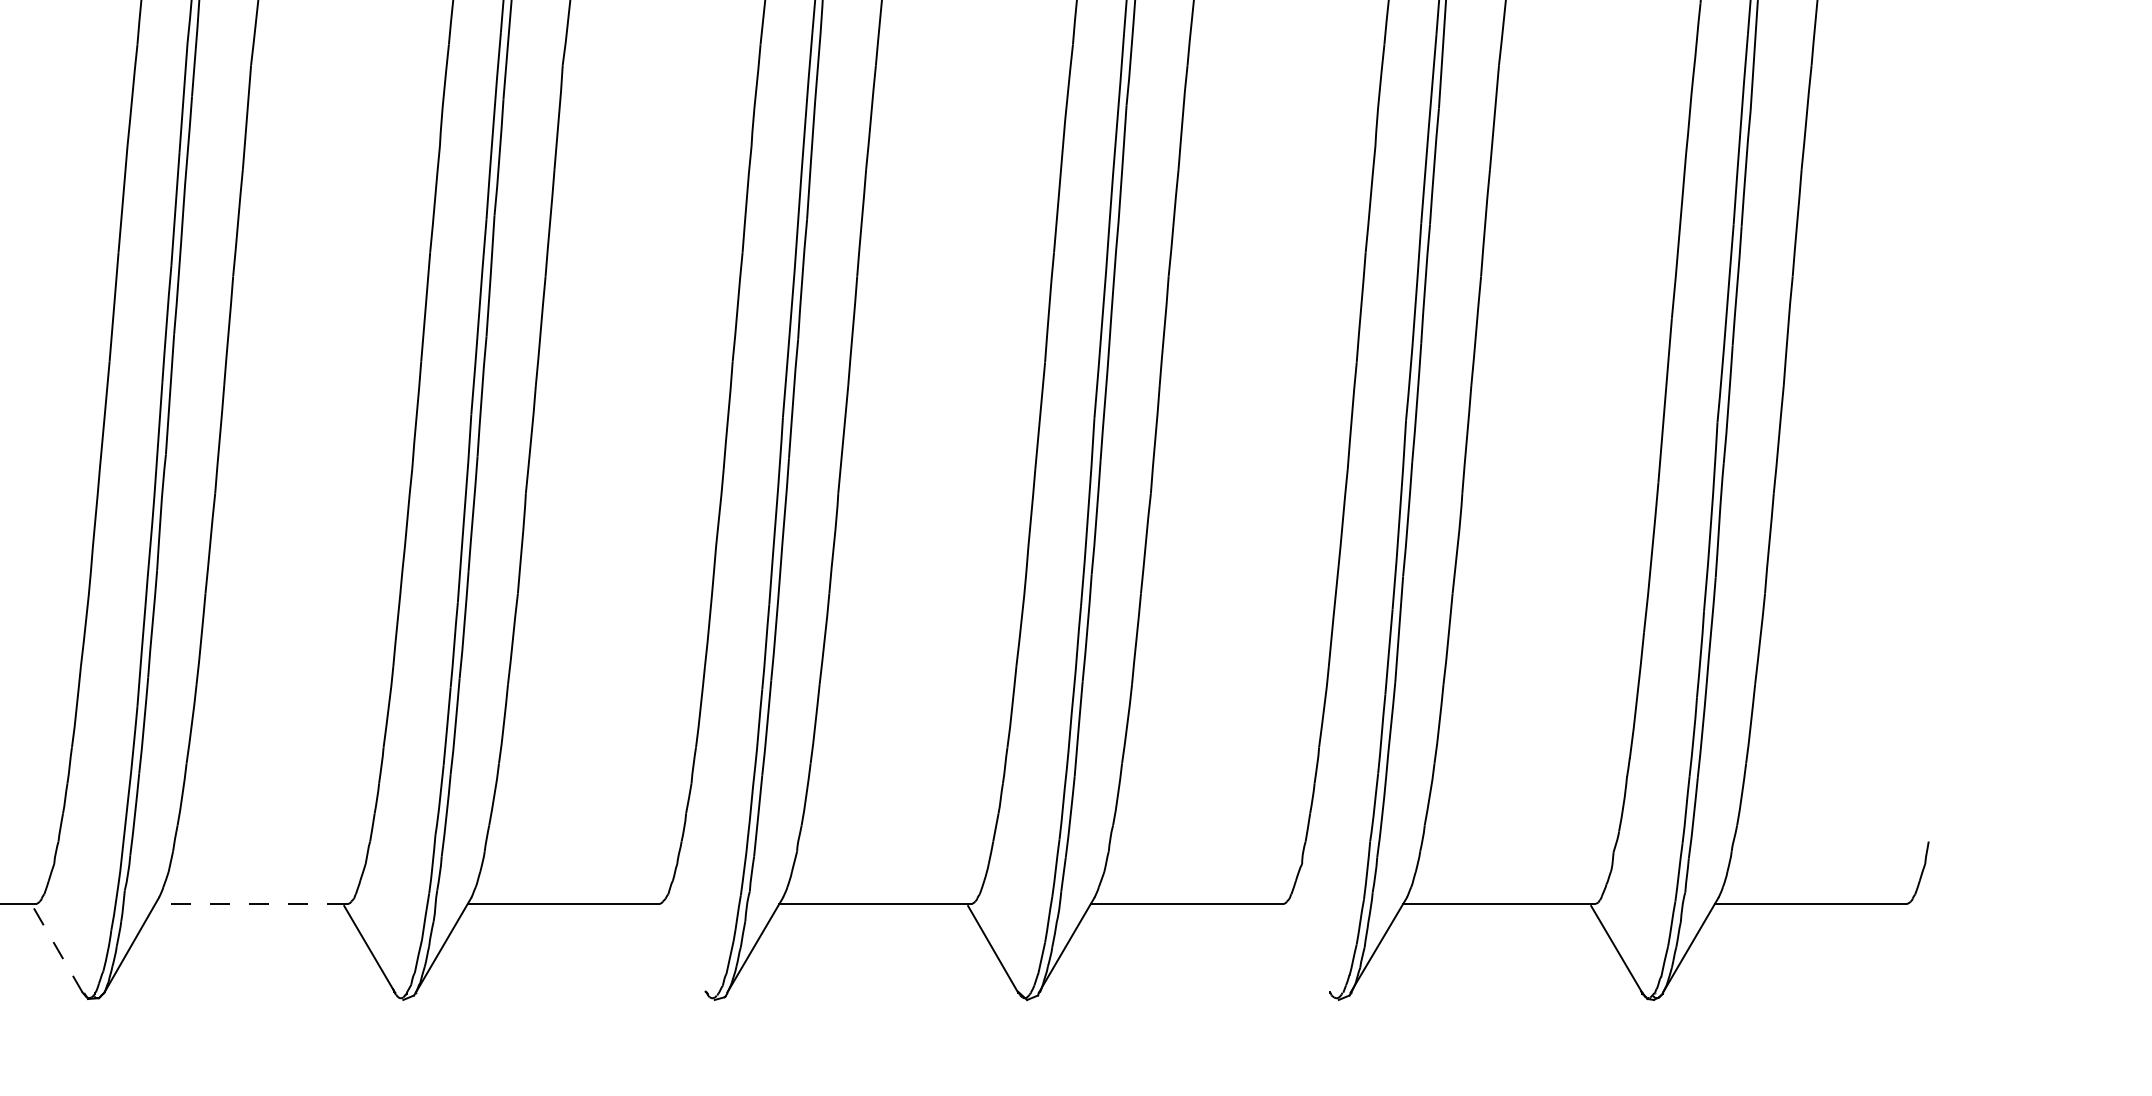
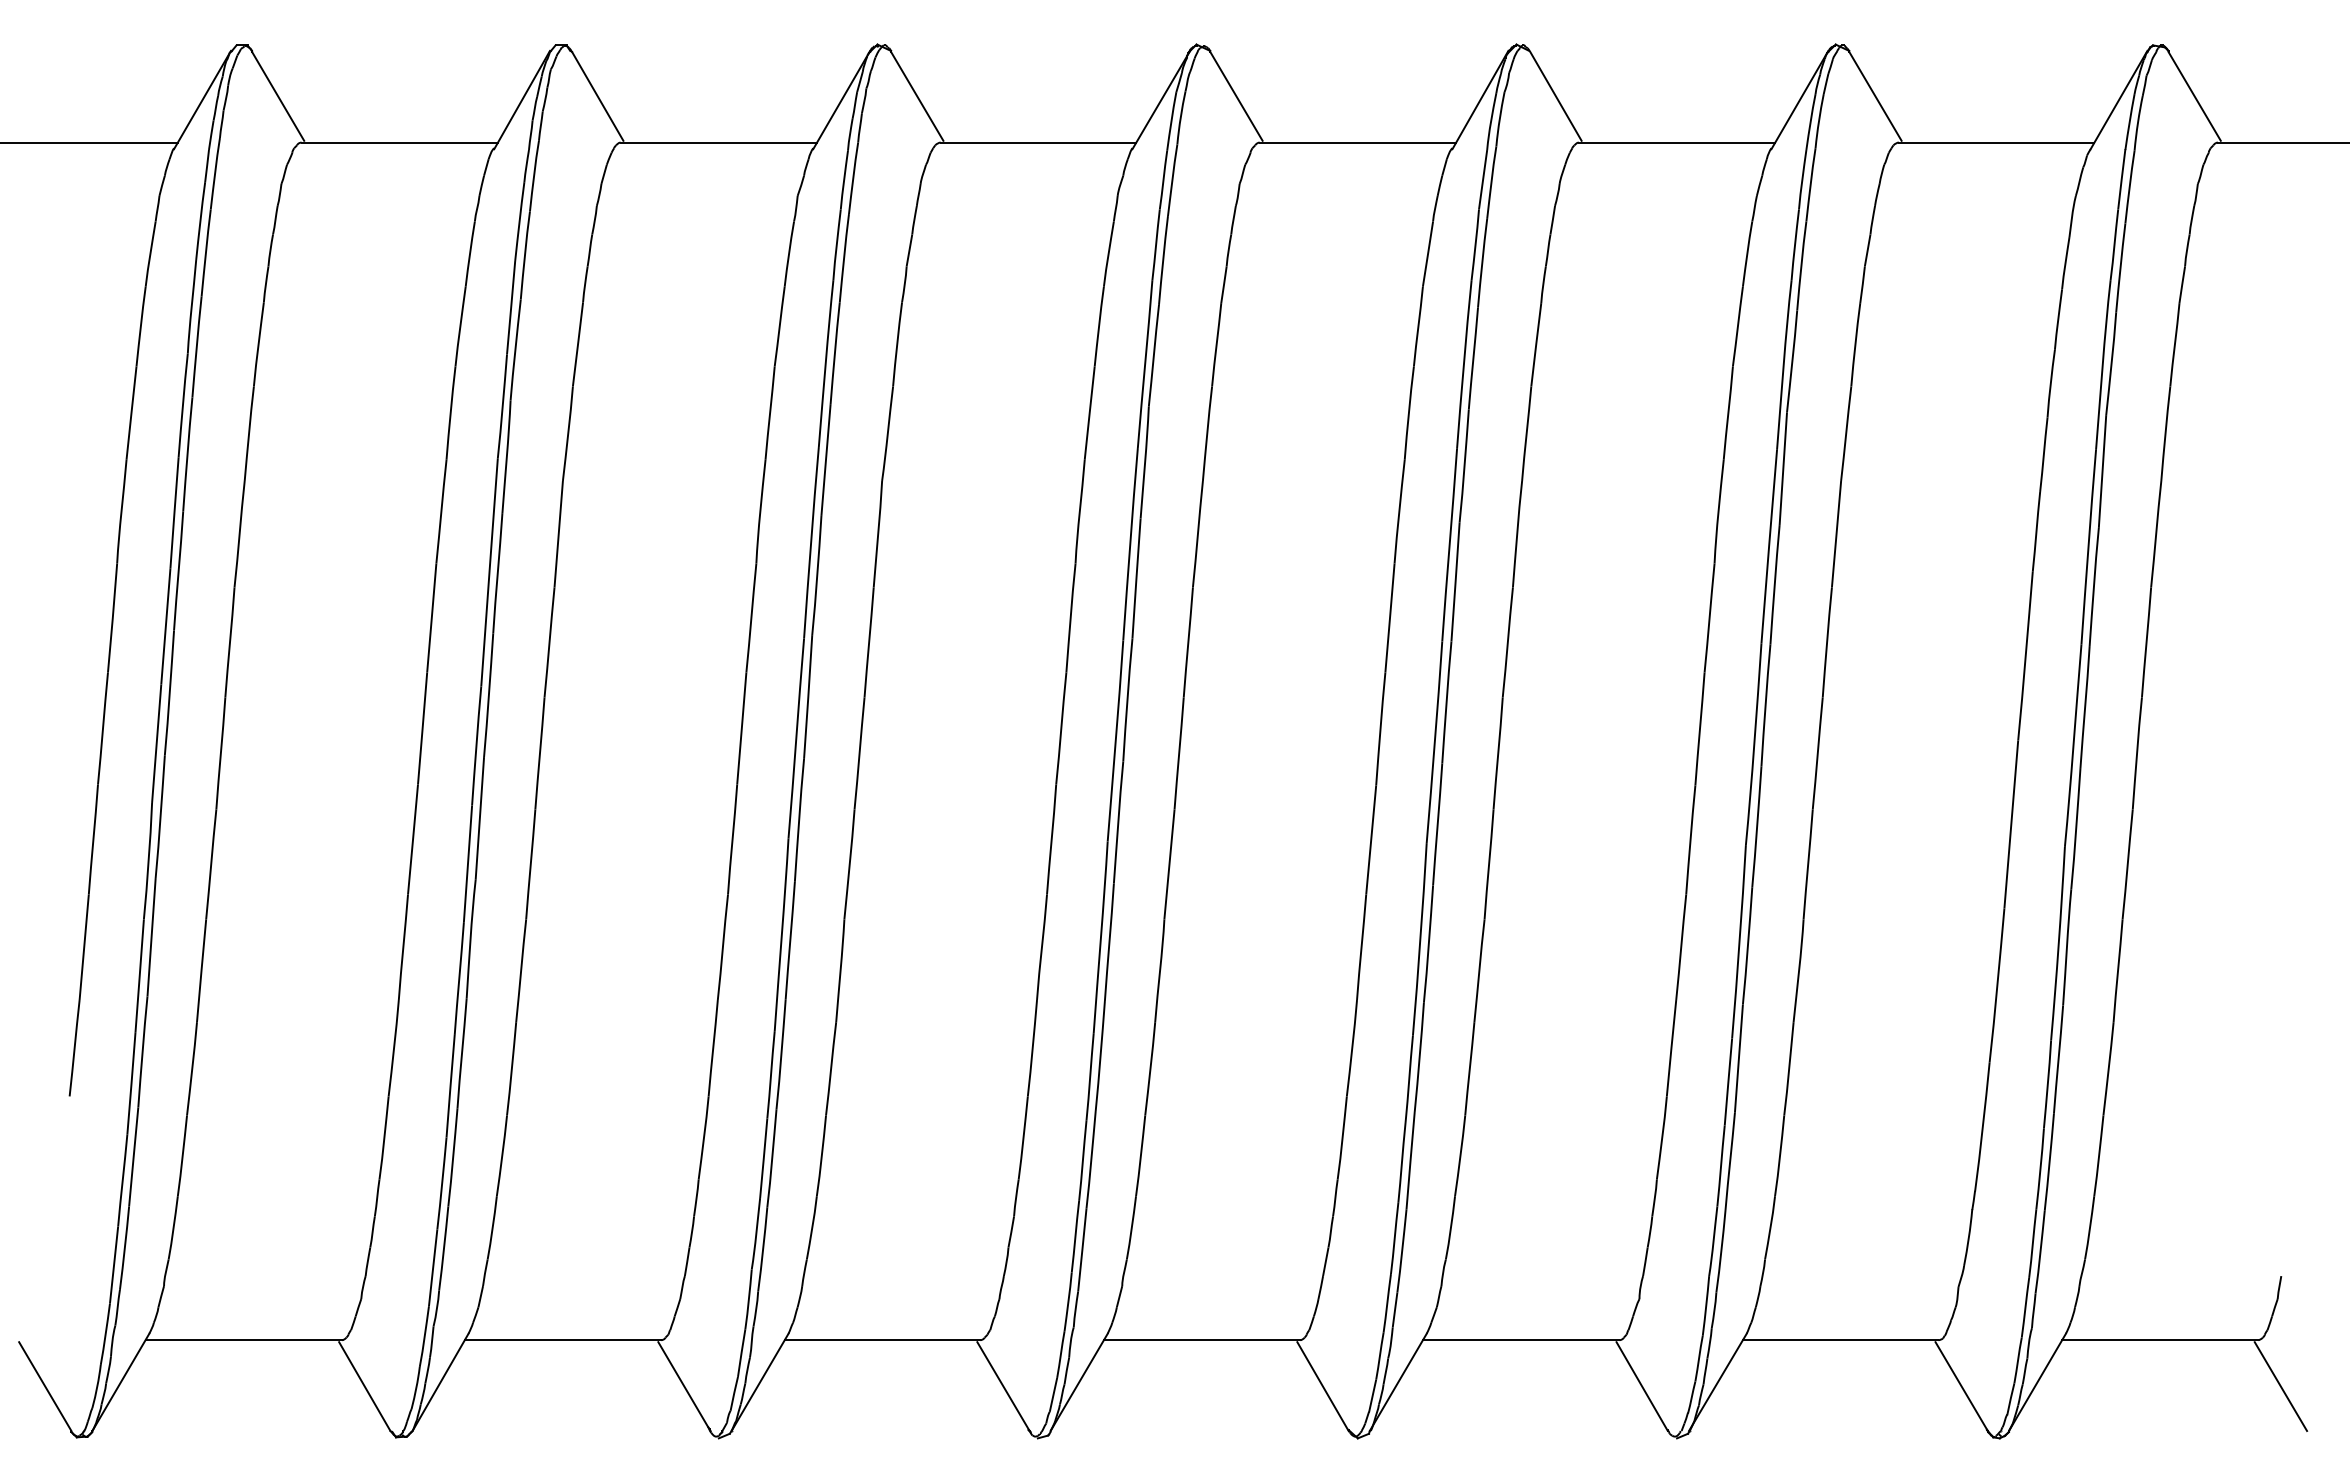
line: (250, 904) -> (562, 1340), dashed -> solid
line: (57, 949) -> (364, 1386), dashed -> solid
line: (681, 949) -> (1003, 1386), added
line: (1304, 949) -> (1641, 1386), added
line: (1927, 949) -> (2280, 1386), added

